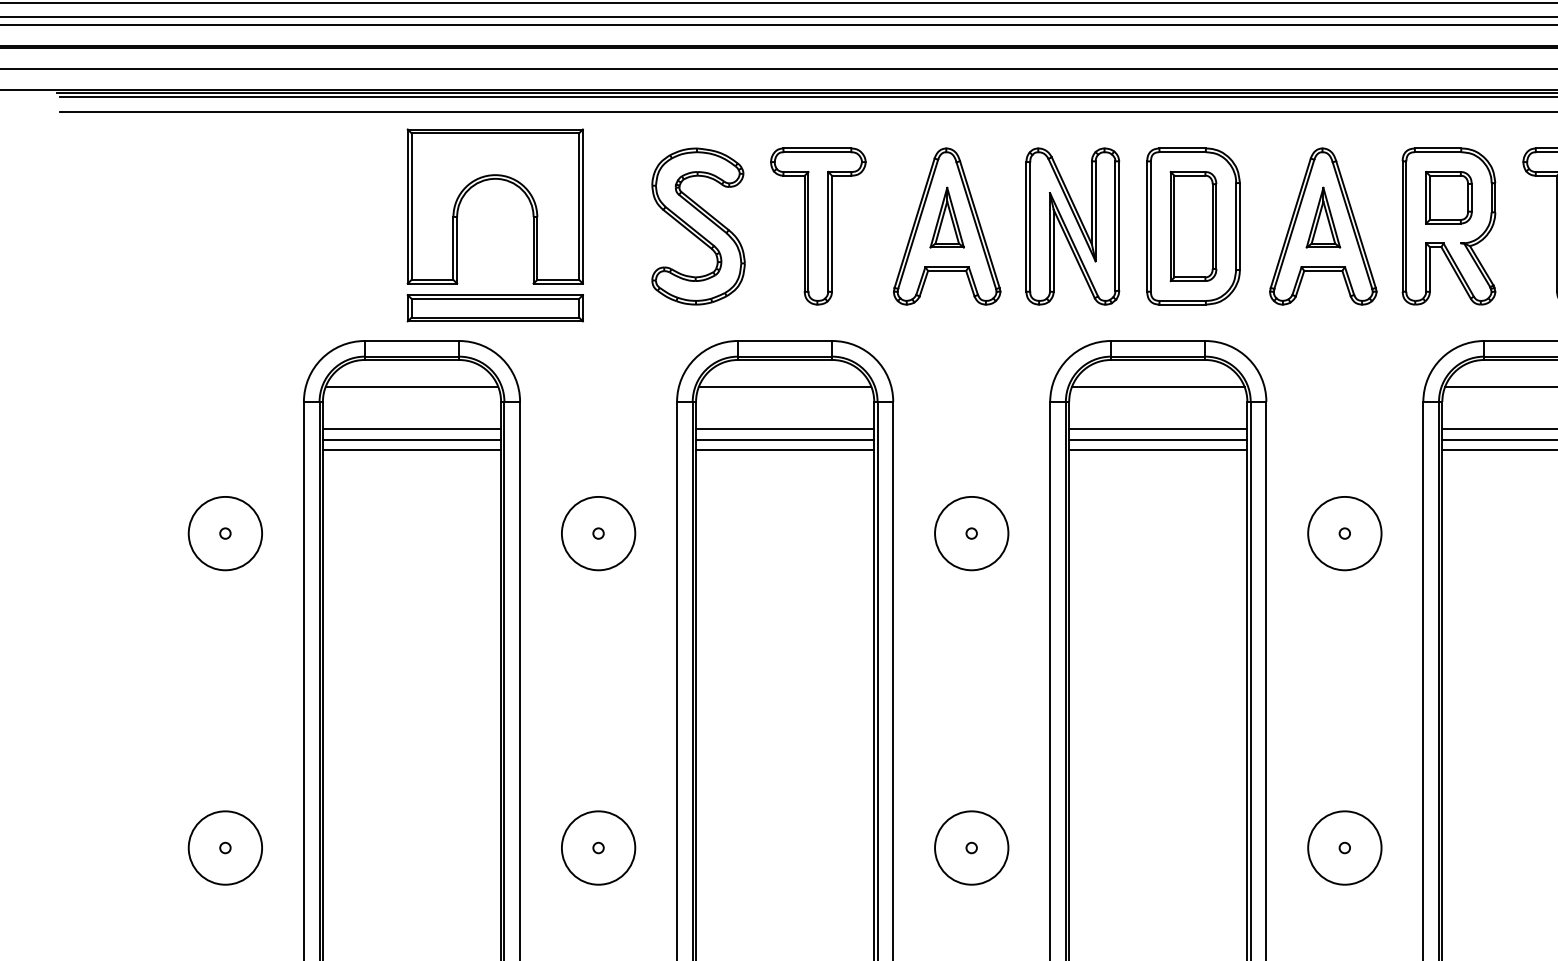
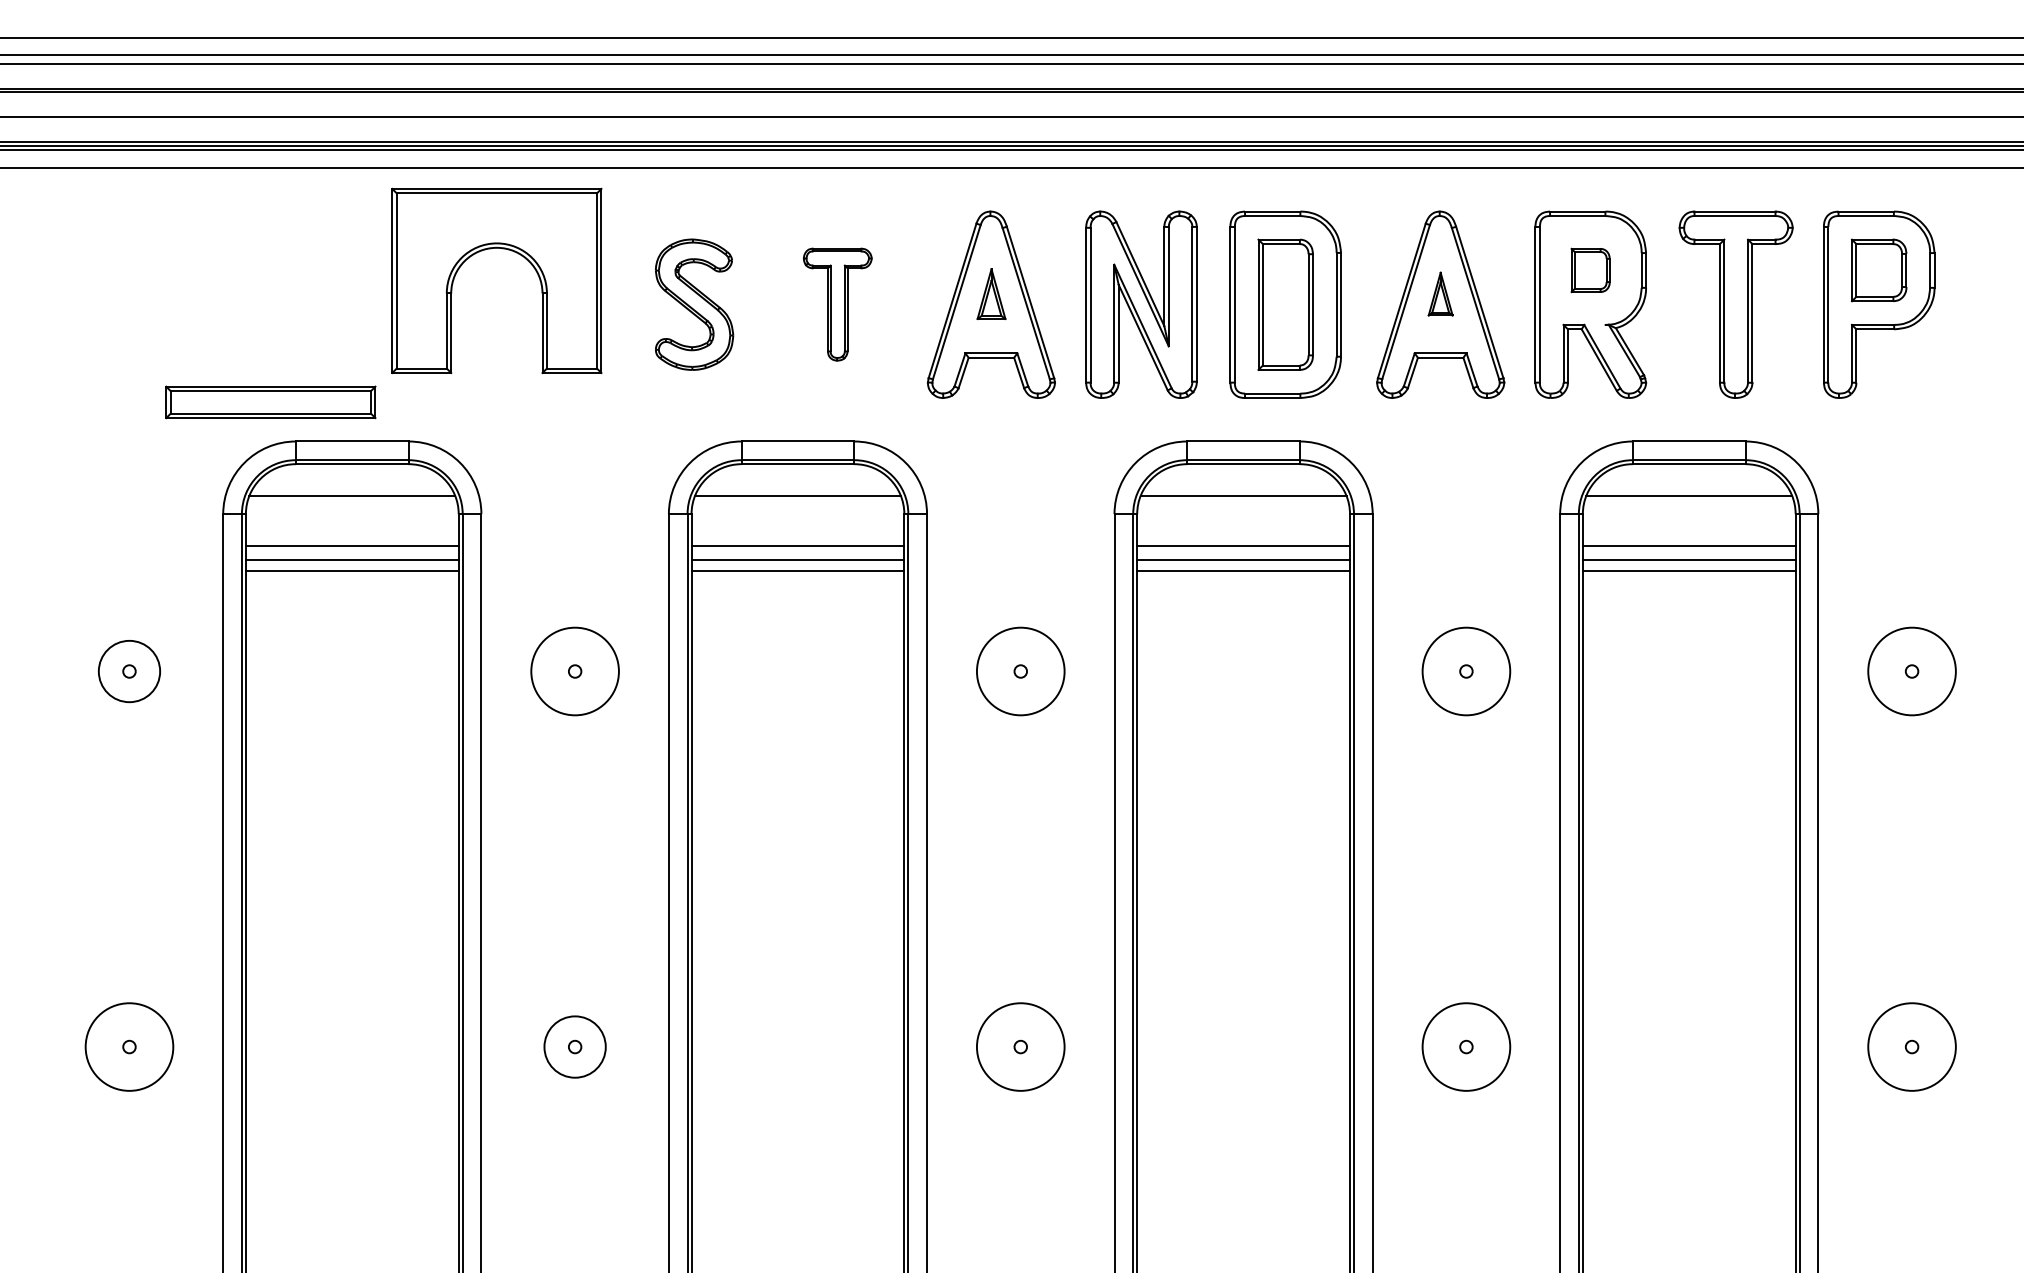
part: (490, 180) -> (491, 249), moved
part: (1448, 197) -> (1590, 270), size x0.7
part: (947, 217) -> (991, 293), size x0.7
part: (1323, 217) -> (1440, 293), size x0.6
part: (698, 226) -> (694, 304), size x0.7
part: (818, 226) -> (837, 304), size x0.6
part: (495, 308) -> (270, 402), moved
circle: (225, 533) -> (129, 671), size x0.7
circle: (598, 847) -> (574, 1046), size x0.7

